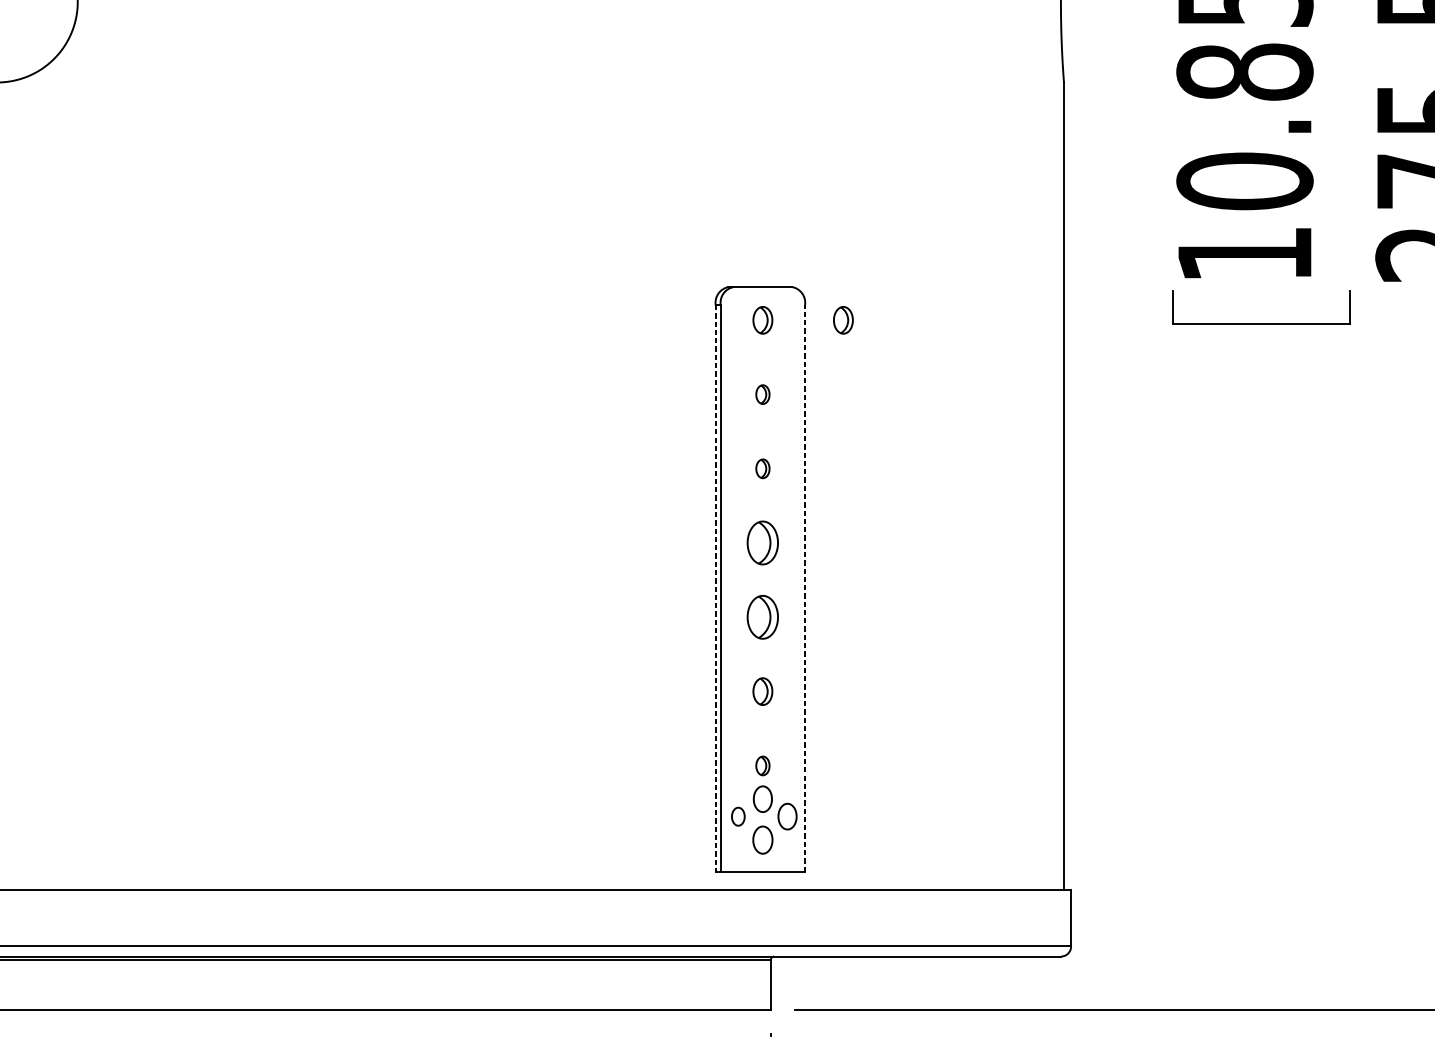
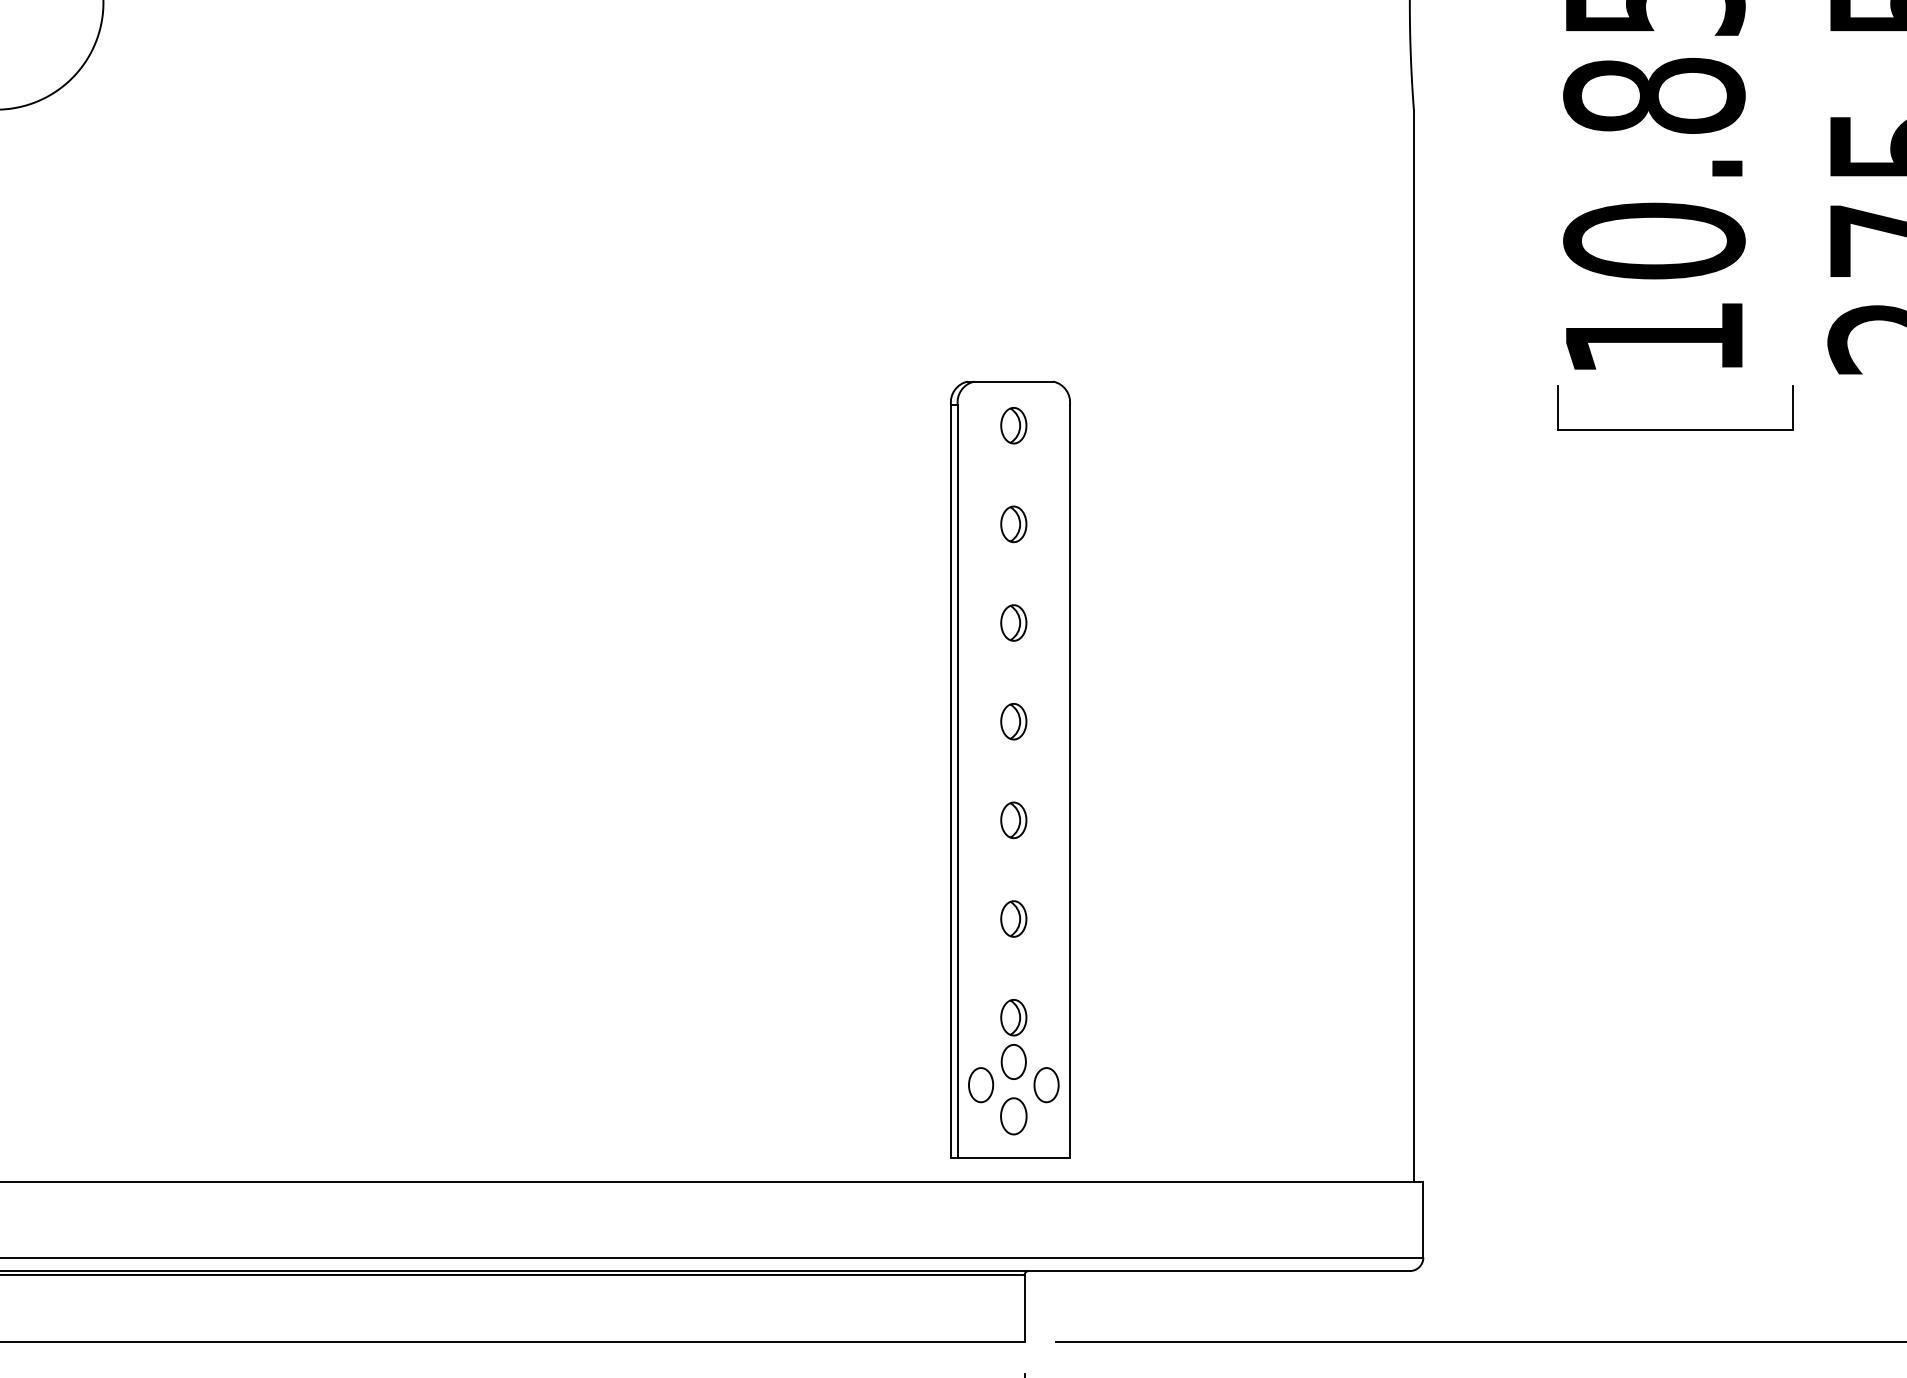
part: (843, 320) -> (1120, 425), removed
part: (762, 394) -> (1013, 524), size x1.43
part: (762, 468) -> (1013, 622), size x1.43
part: (762, 542) -> (1013, 721), size x0.62
line: (715, 588) -> (951, 781), dashed -> solid
line: (804, 588) -> (1069, 781), dashed -> solid
part: (762, 617) -> (1013, 820), size x0.62
part: (762, 765) -> (1013, 1017), size x1.43
part: (738, 816) -> (981, 1085), size x1.43

